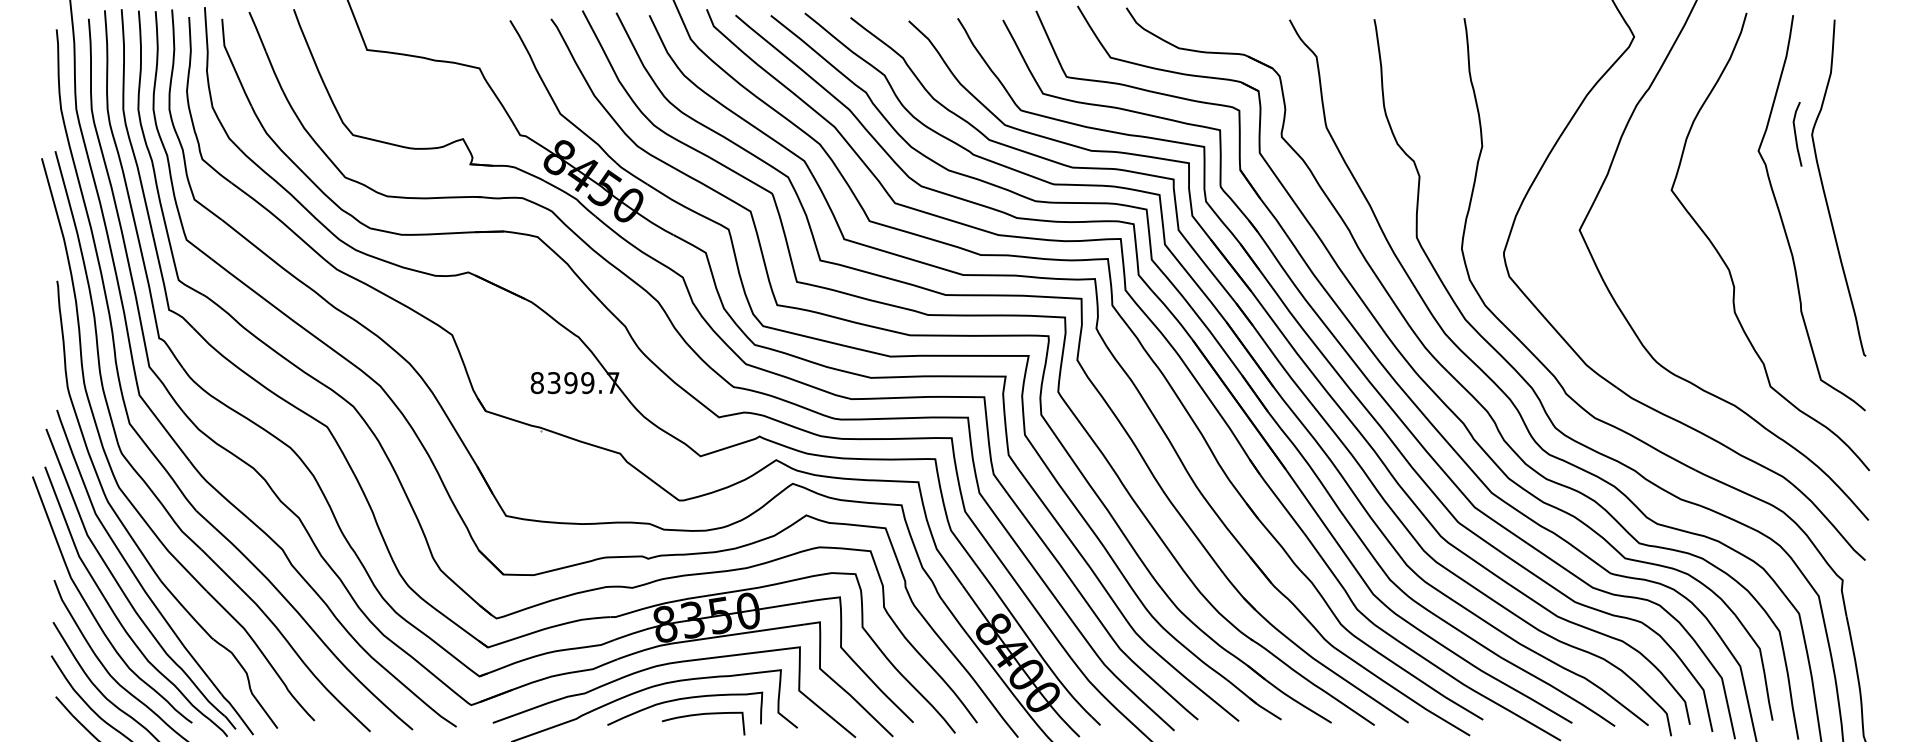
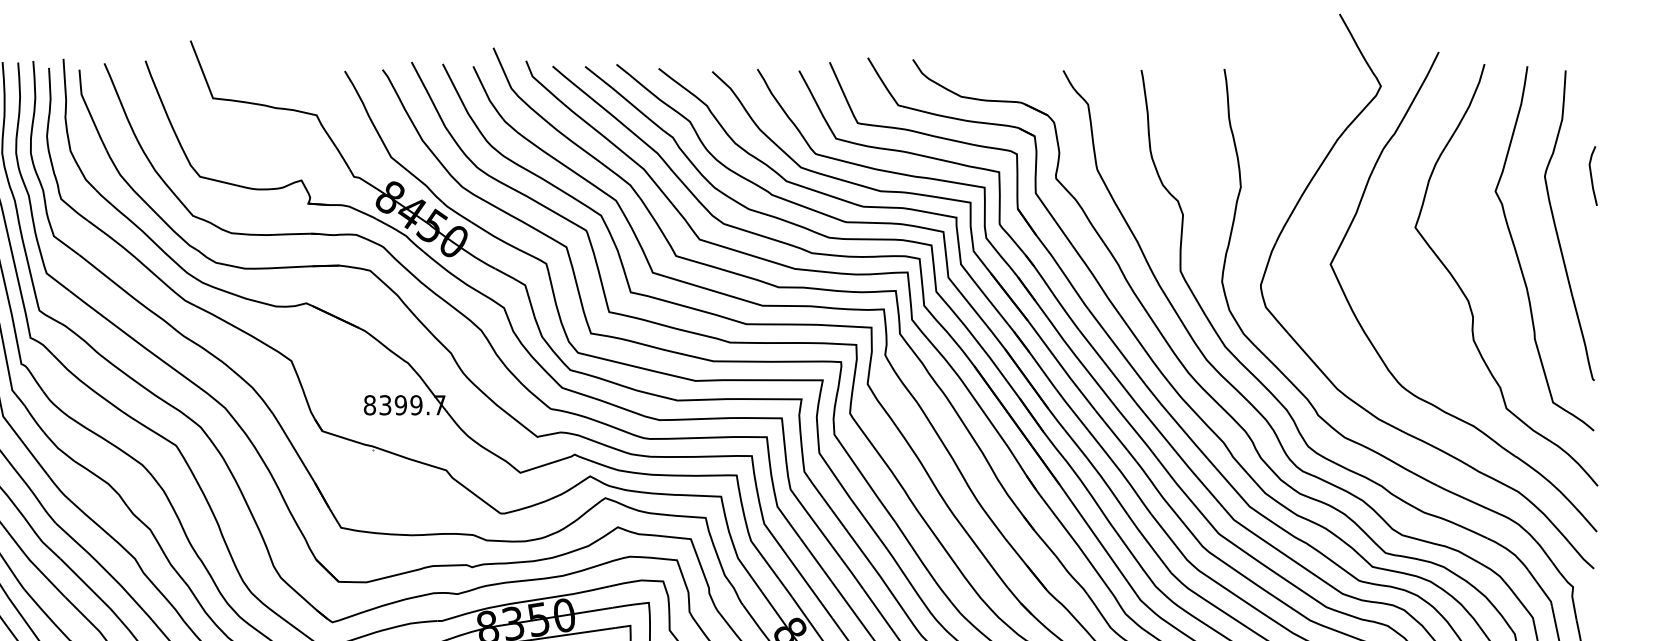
curve: (1796, 133) -> (1592, 175), moved

